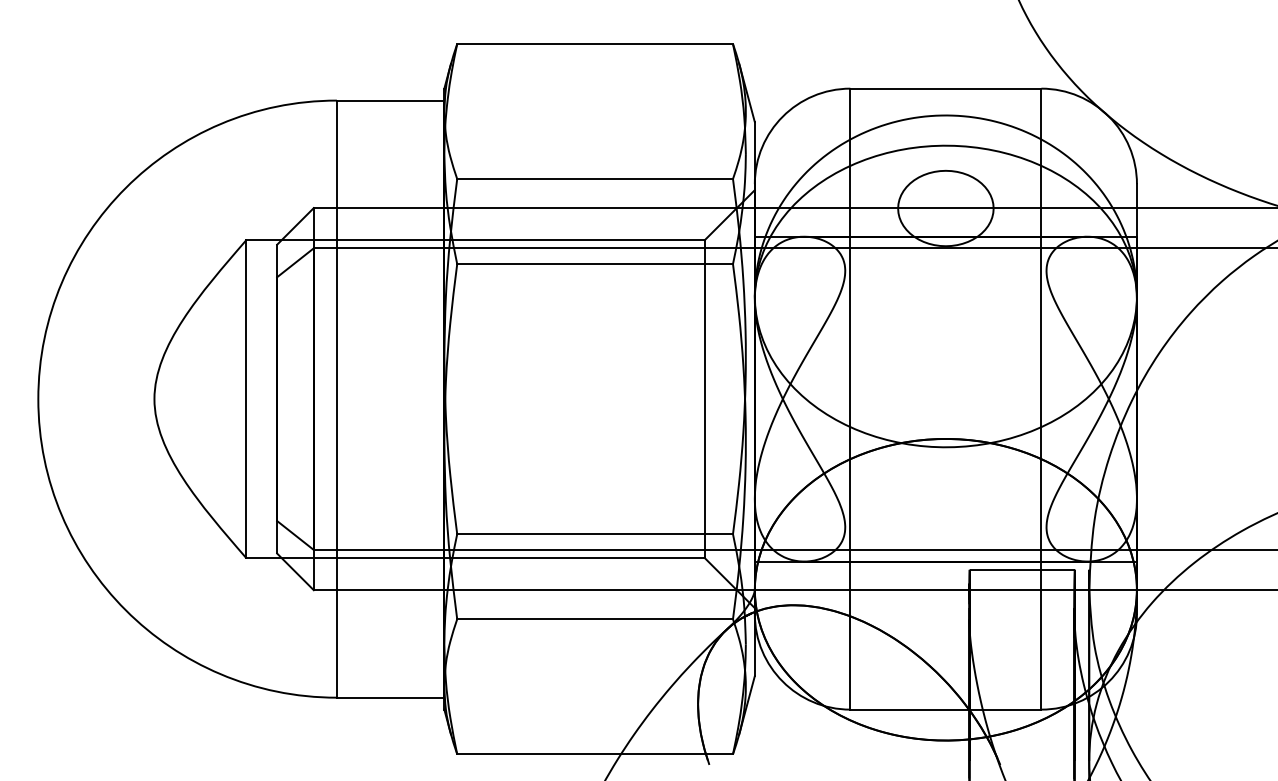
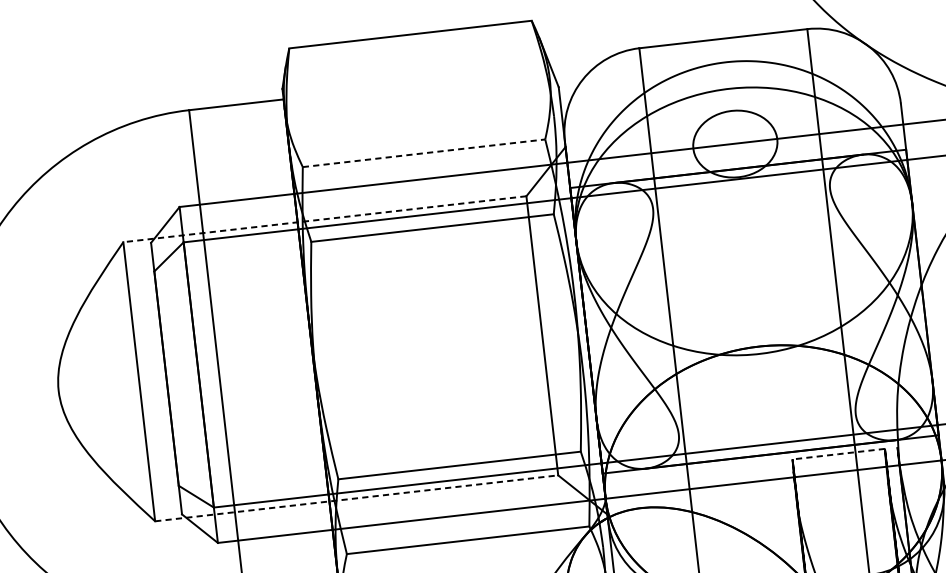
line: (595, 179) -> (424, 153), solid -> dashed
line: (474, 240) -> (324, 219), solid -> dashed
line: (475, 557) -> (356, 497), solid -> dashed
line: (1022, 569) -> (838, 453), solid -> dashed

